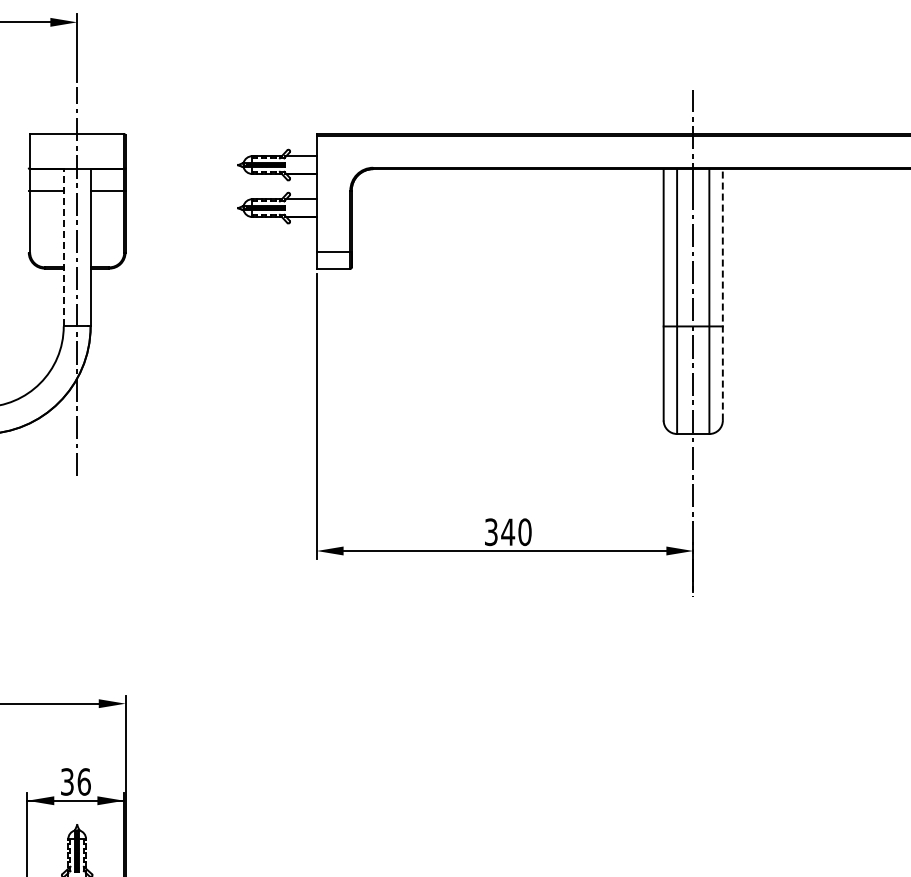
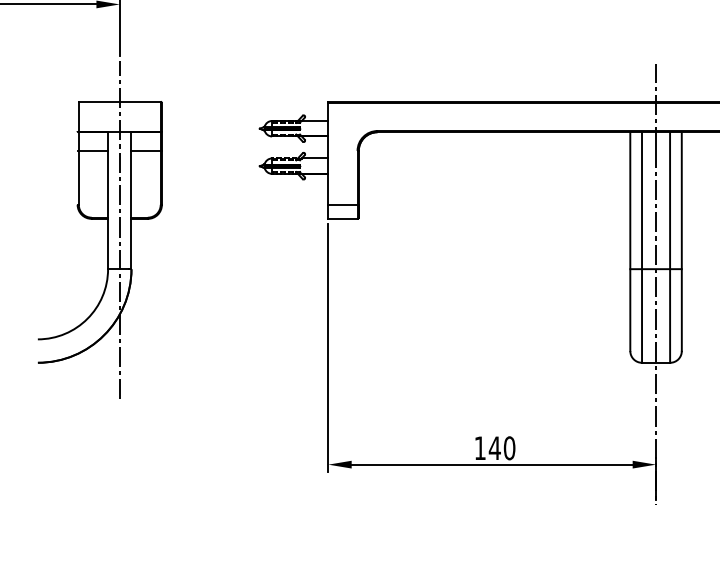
line: (63, 247) -> (107, 200), dashed -> solid
line: (722, 294) -> (681, 241), dashed -> solid
text: (491, 532) -> (480, 448), 340 -> 140

